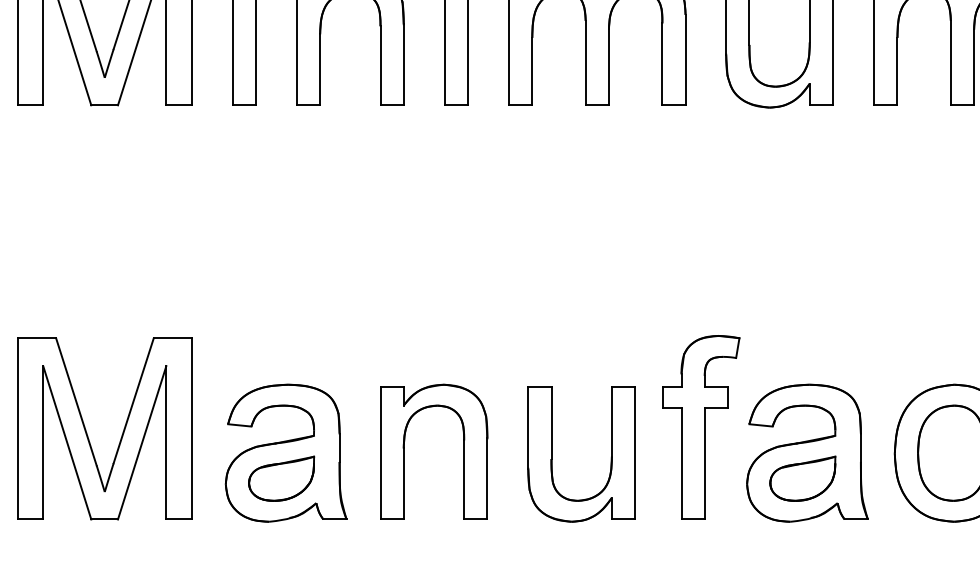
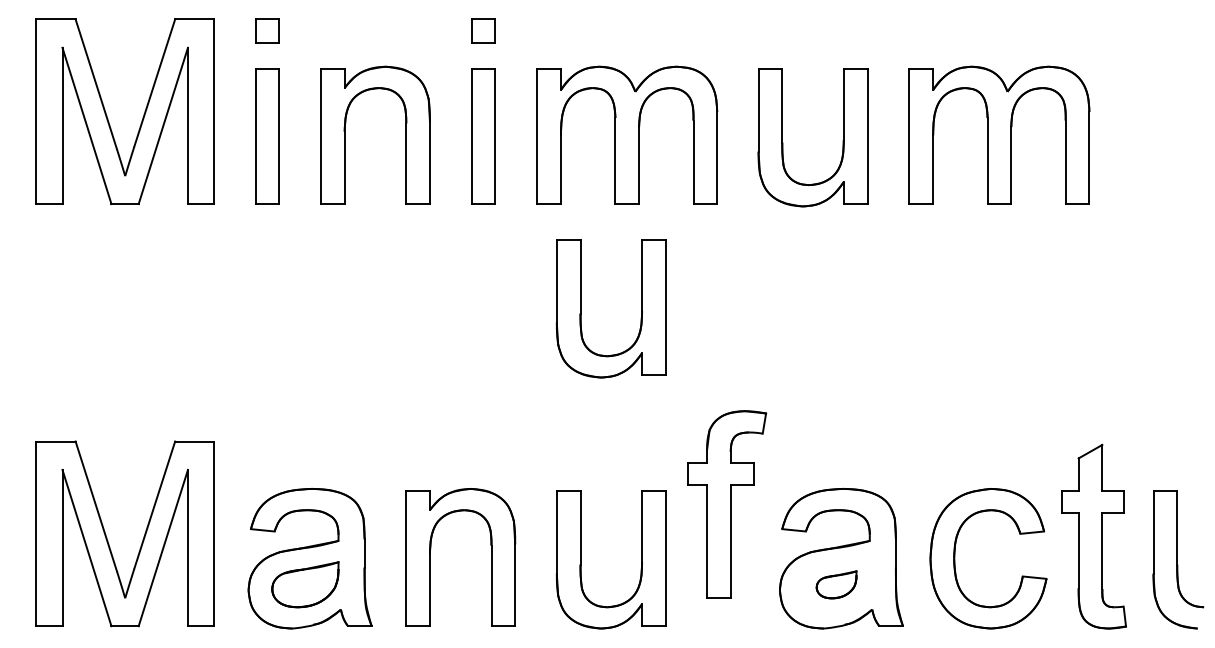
part: (552, 207) -> (581, 308), added
part: (701, 427) -> (727, 504), moved
part: (802, 478) -> (836, 584), size x0.6

